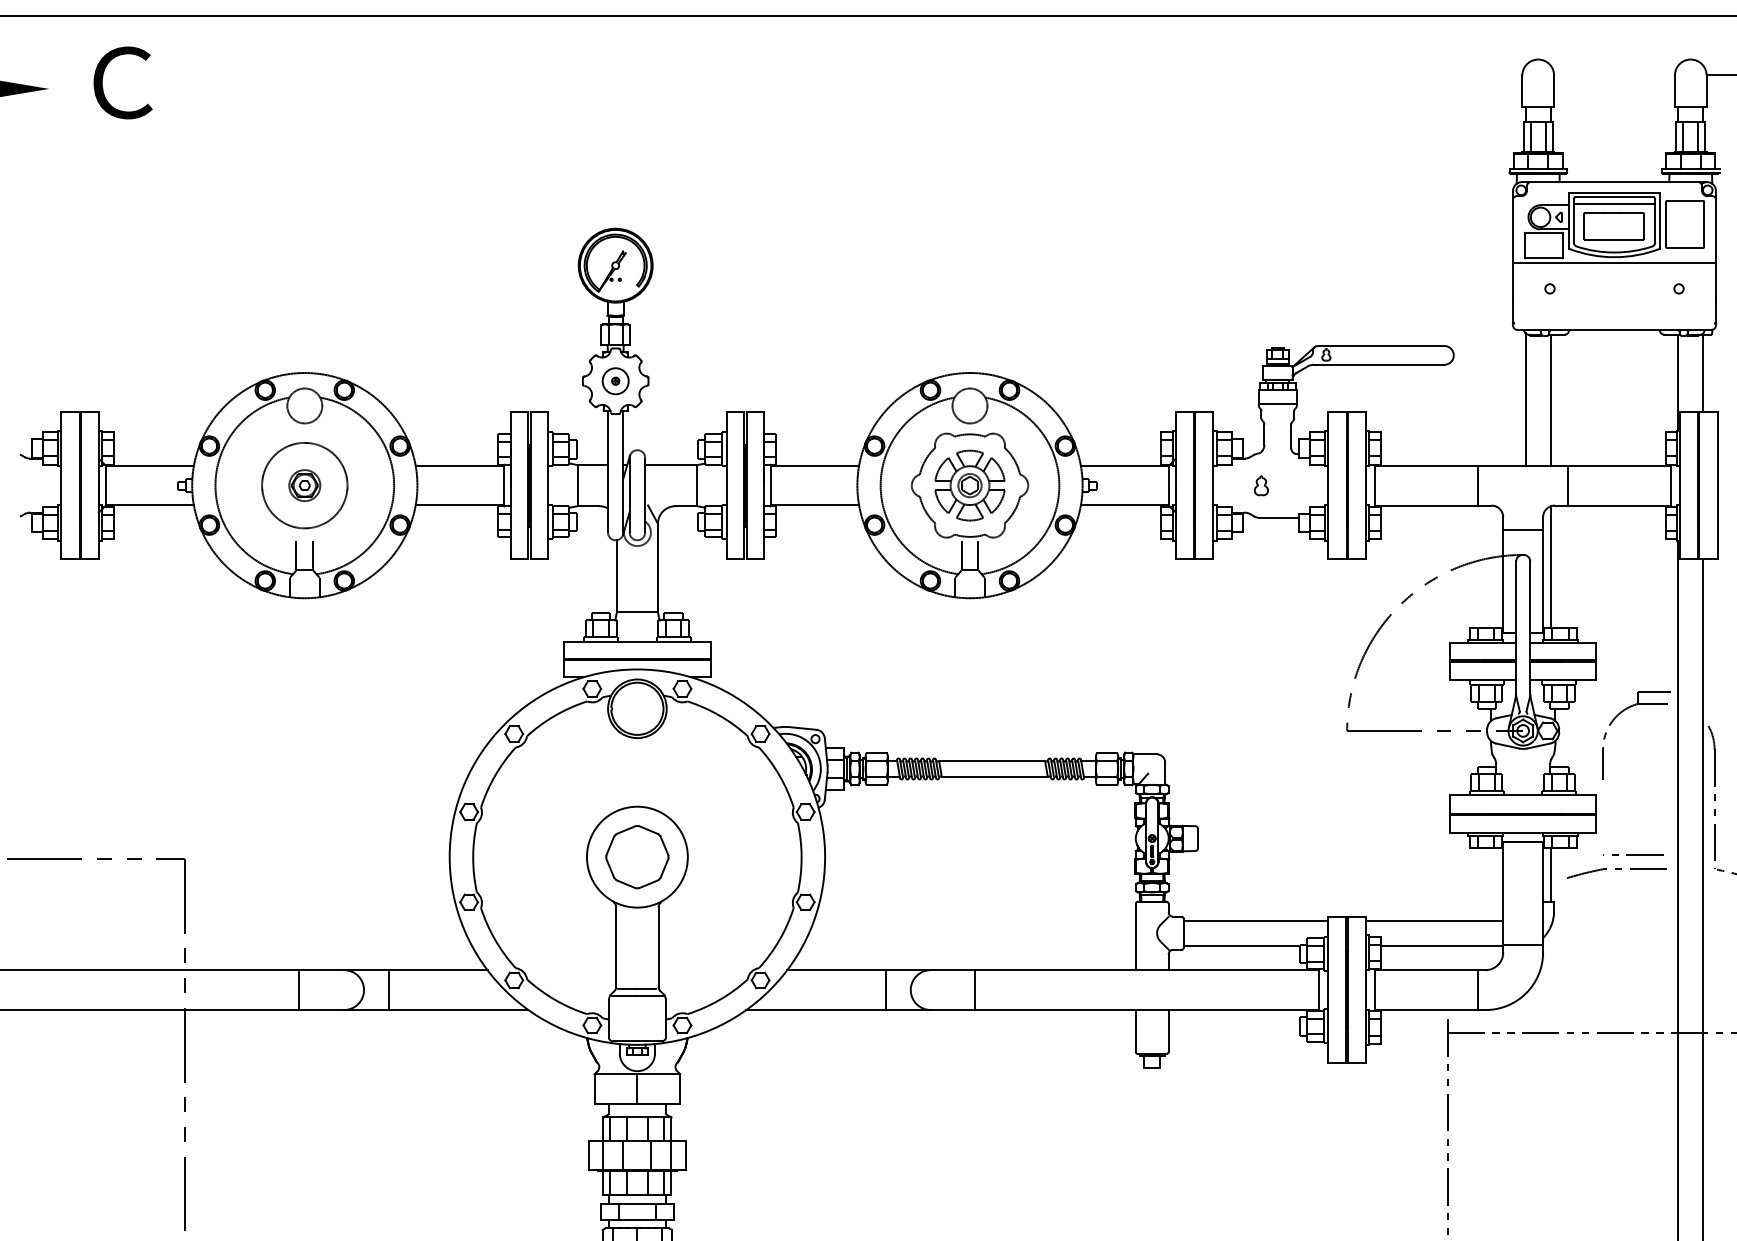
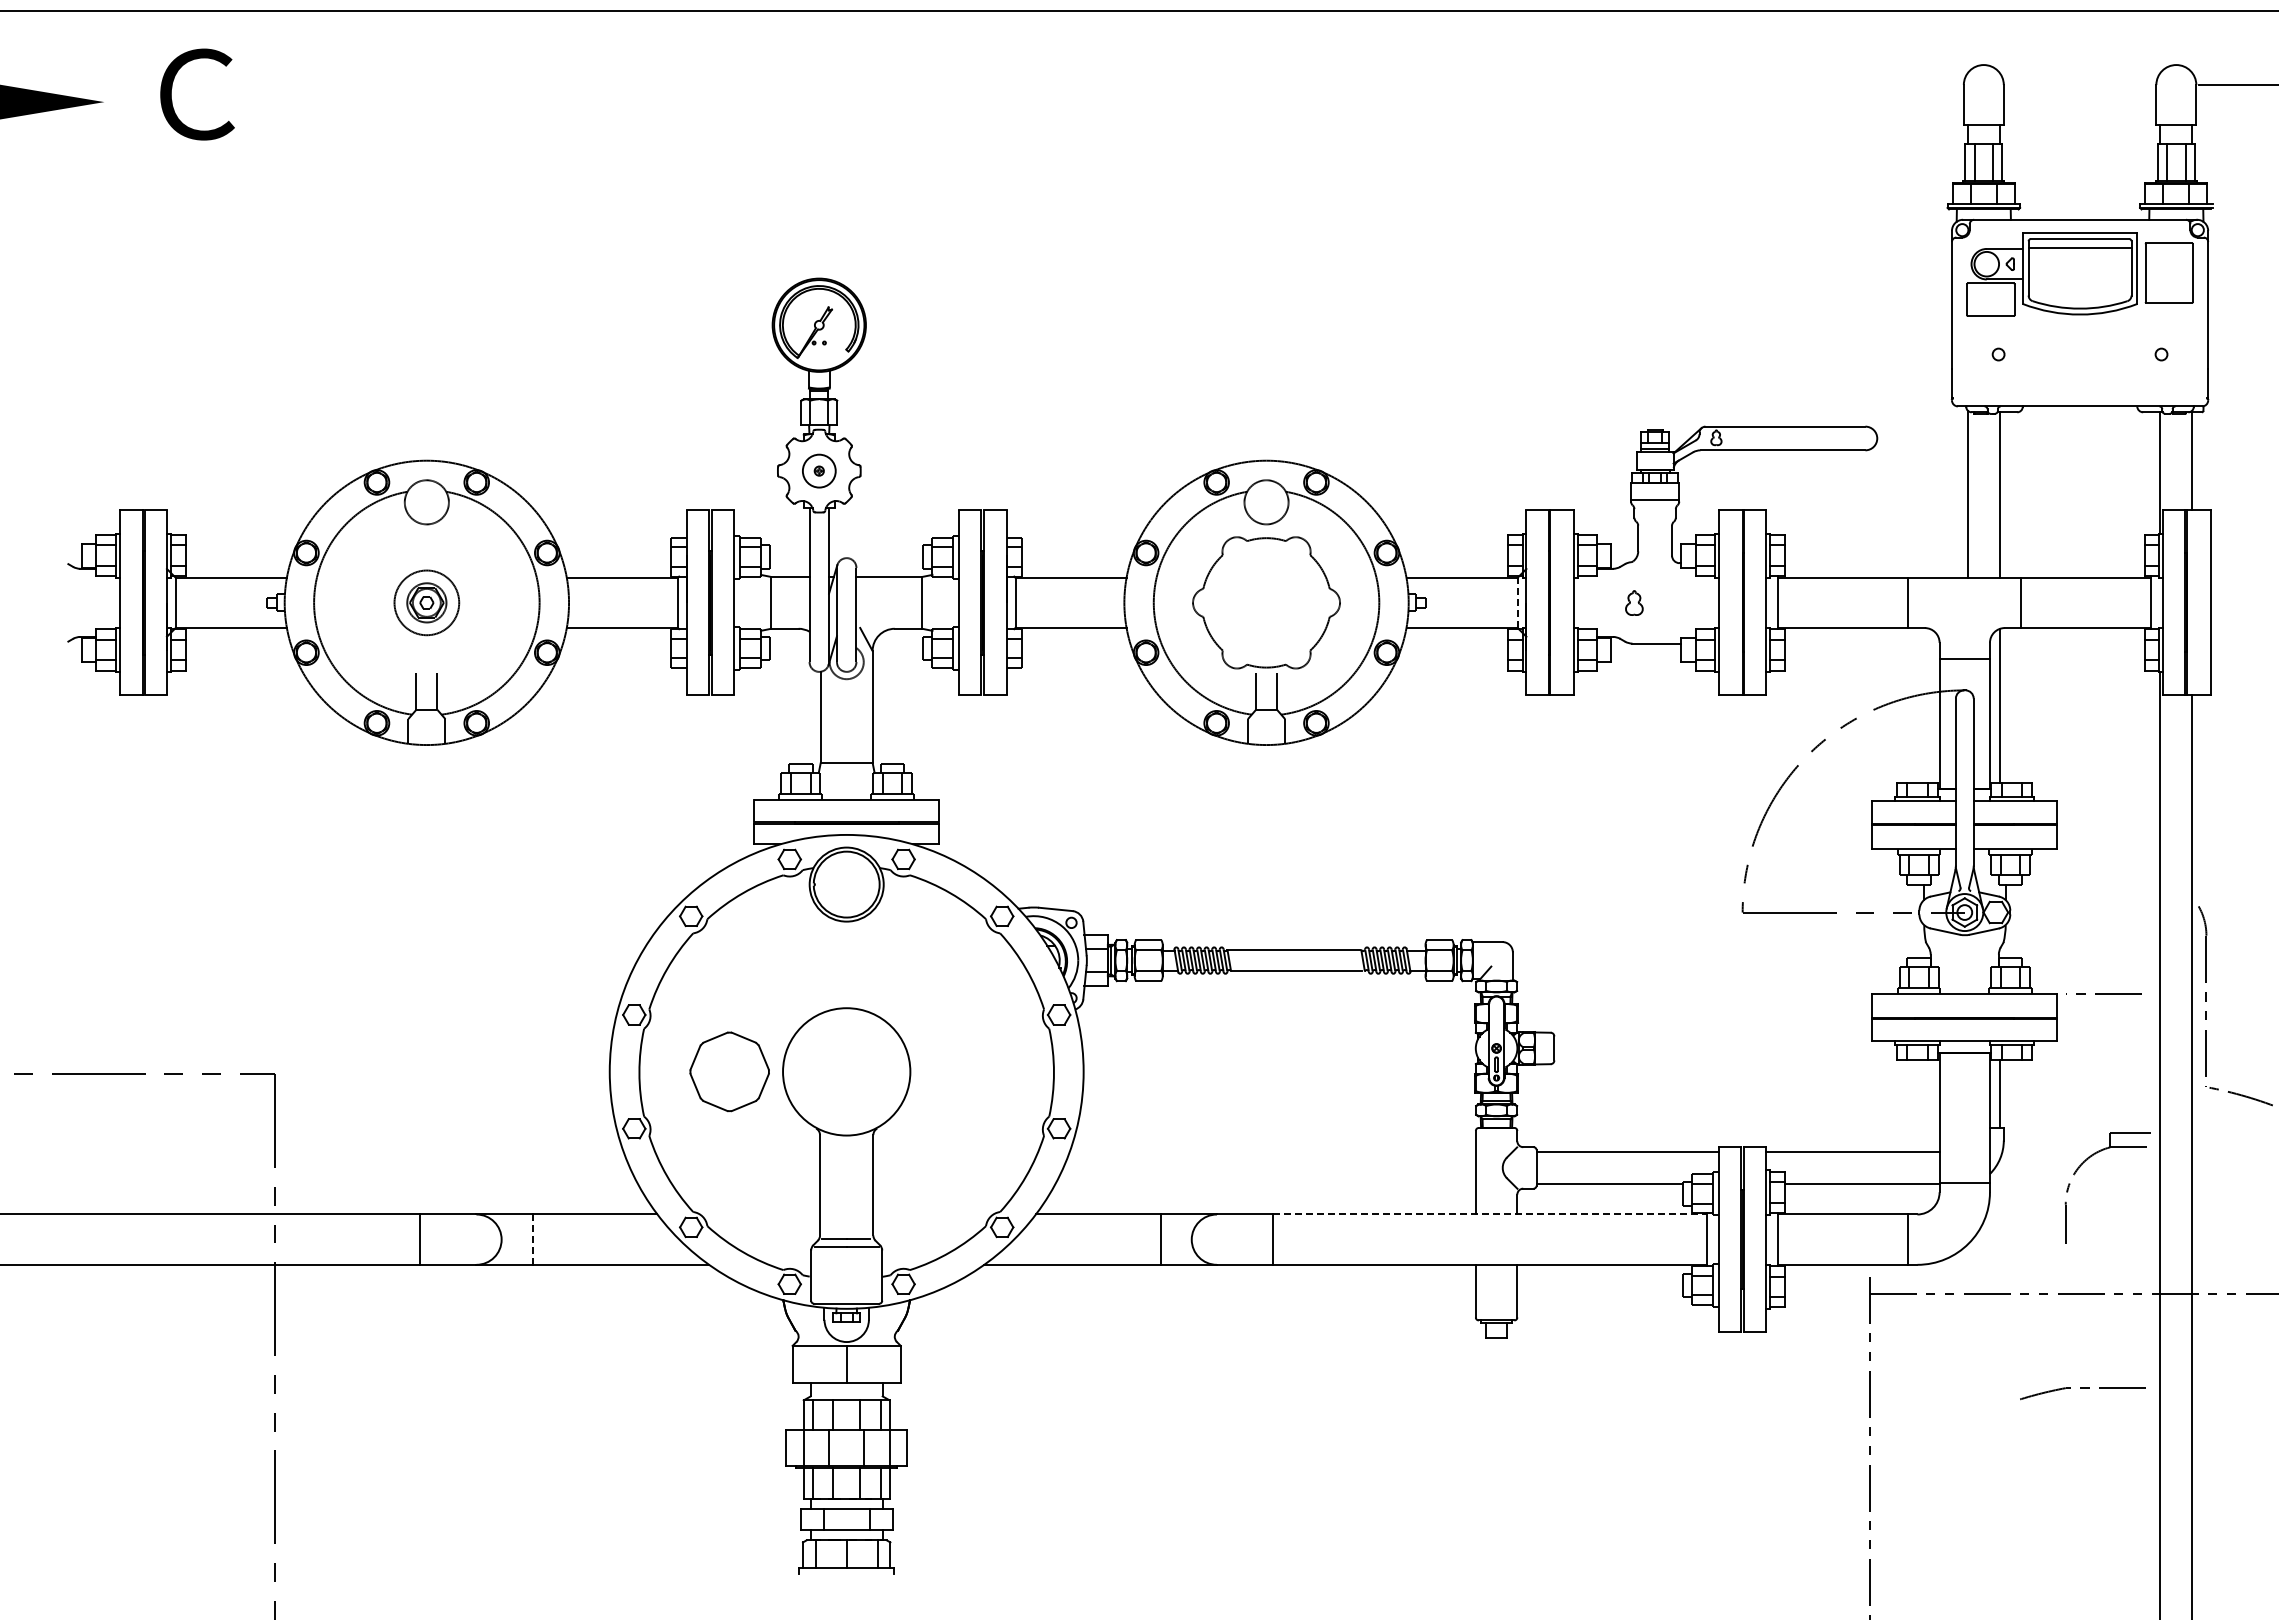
part: (1614, 226) -> (2079, 275), removed
line: (1614, 262) -> (2079, 321), removed
circle: (304, 485) -> (426, 602), size x0.6
part: (969, 485) -> (1266, 602), removed
line: (1168, 485) -> (1517, 602), solid -> dashed
part: (1620, 714) -> (2087, 1160), moved
line: (1633, 854) -> (2103, 993), moved
part: (637, 856) -> (729, 1071), moved
part: (1616, 873) -> (2082, 1393), moved
line: (1147, 970) -> (1490, 1214), solid -> dashed
line: (388, 990) -> (532, 1240), solid -> dashed

